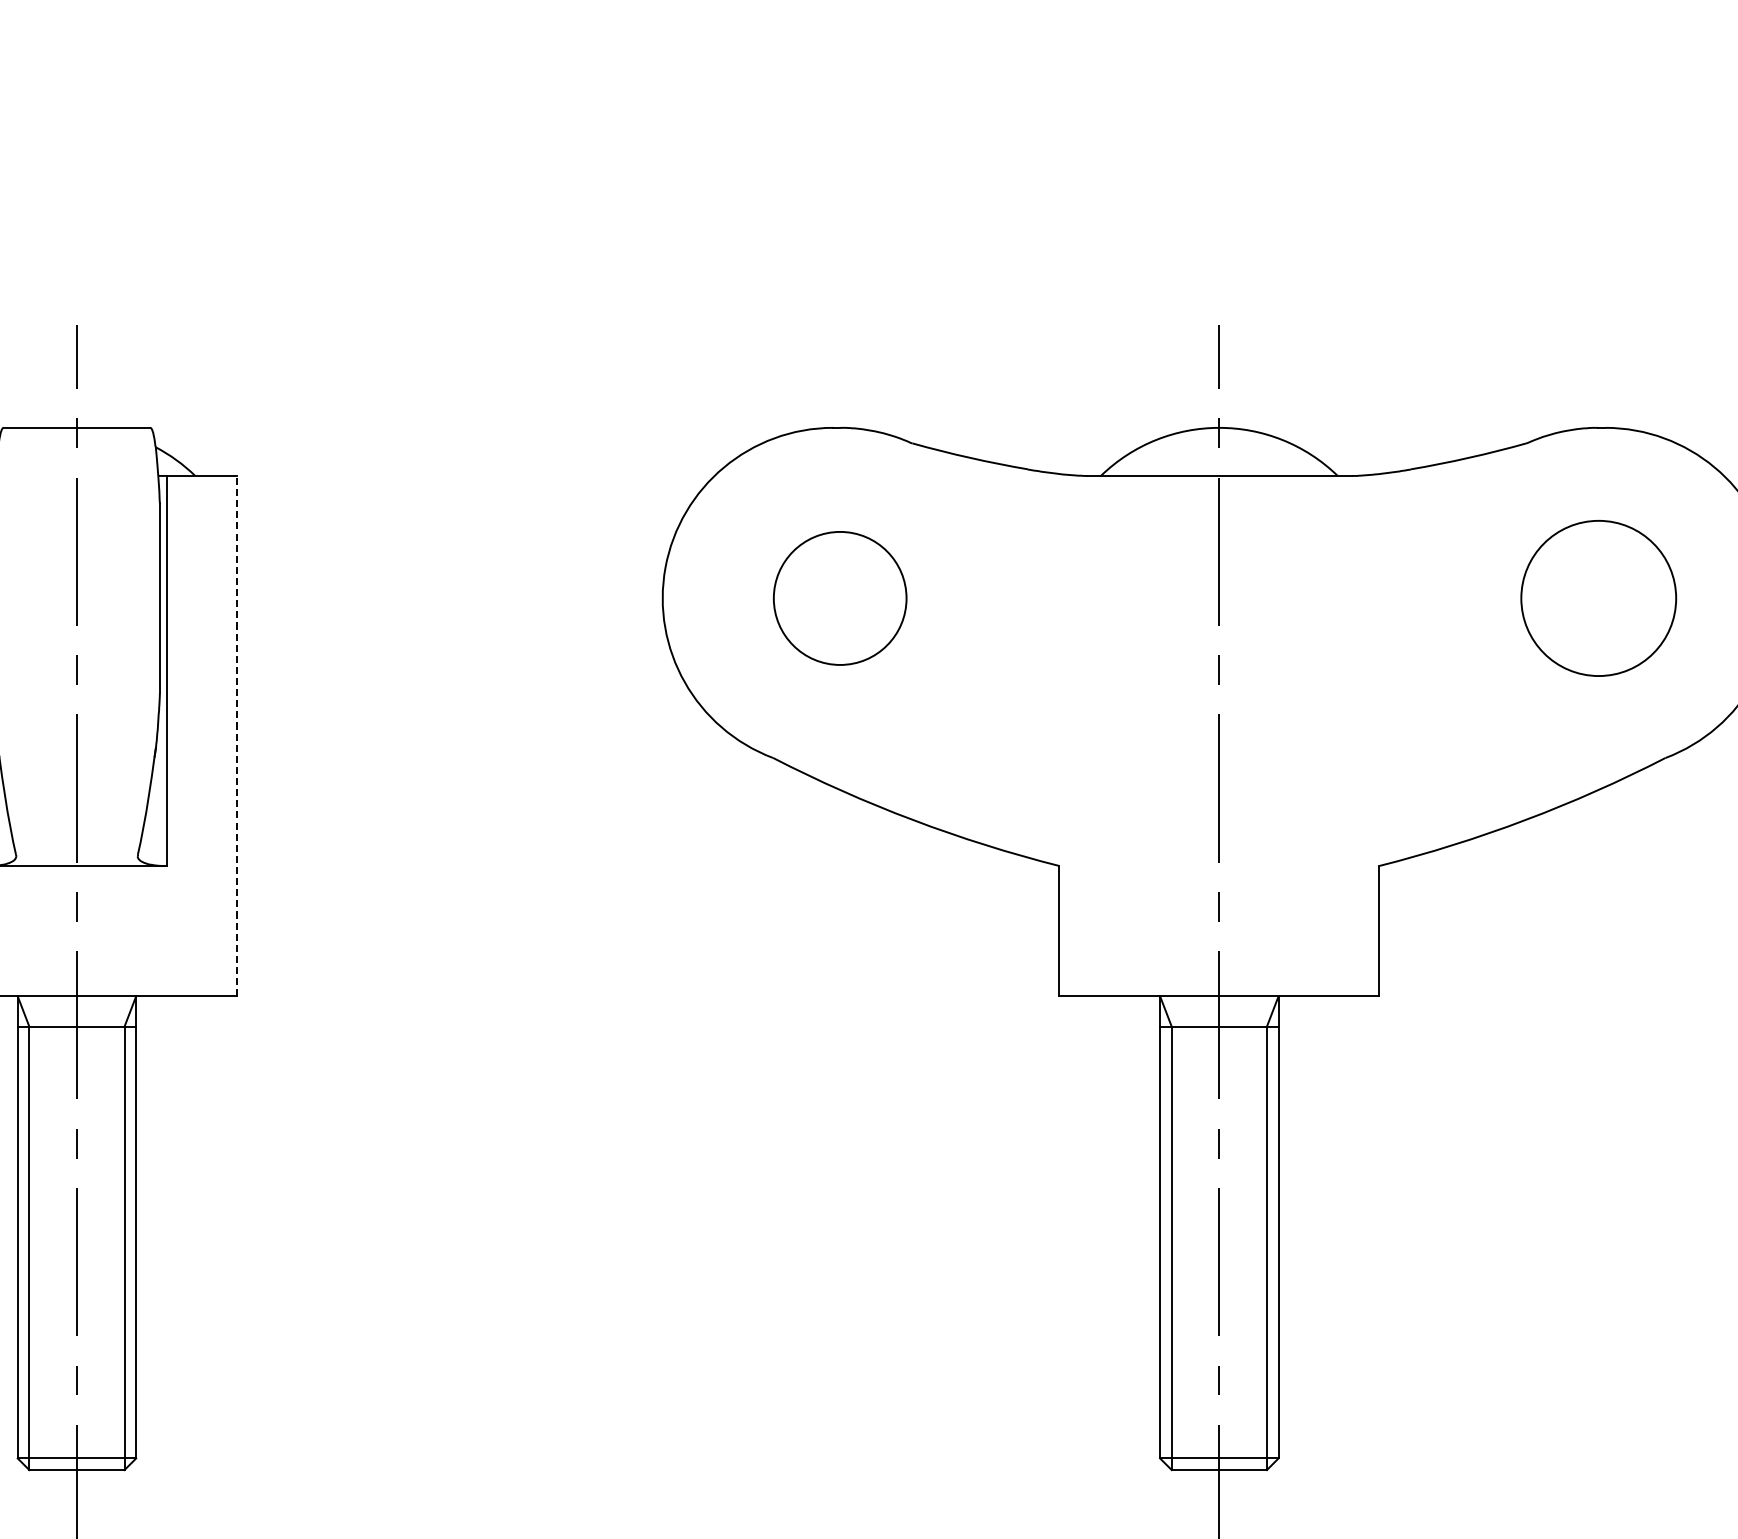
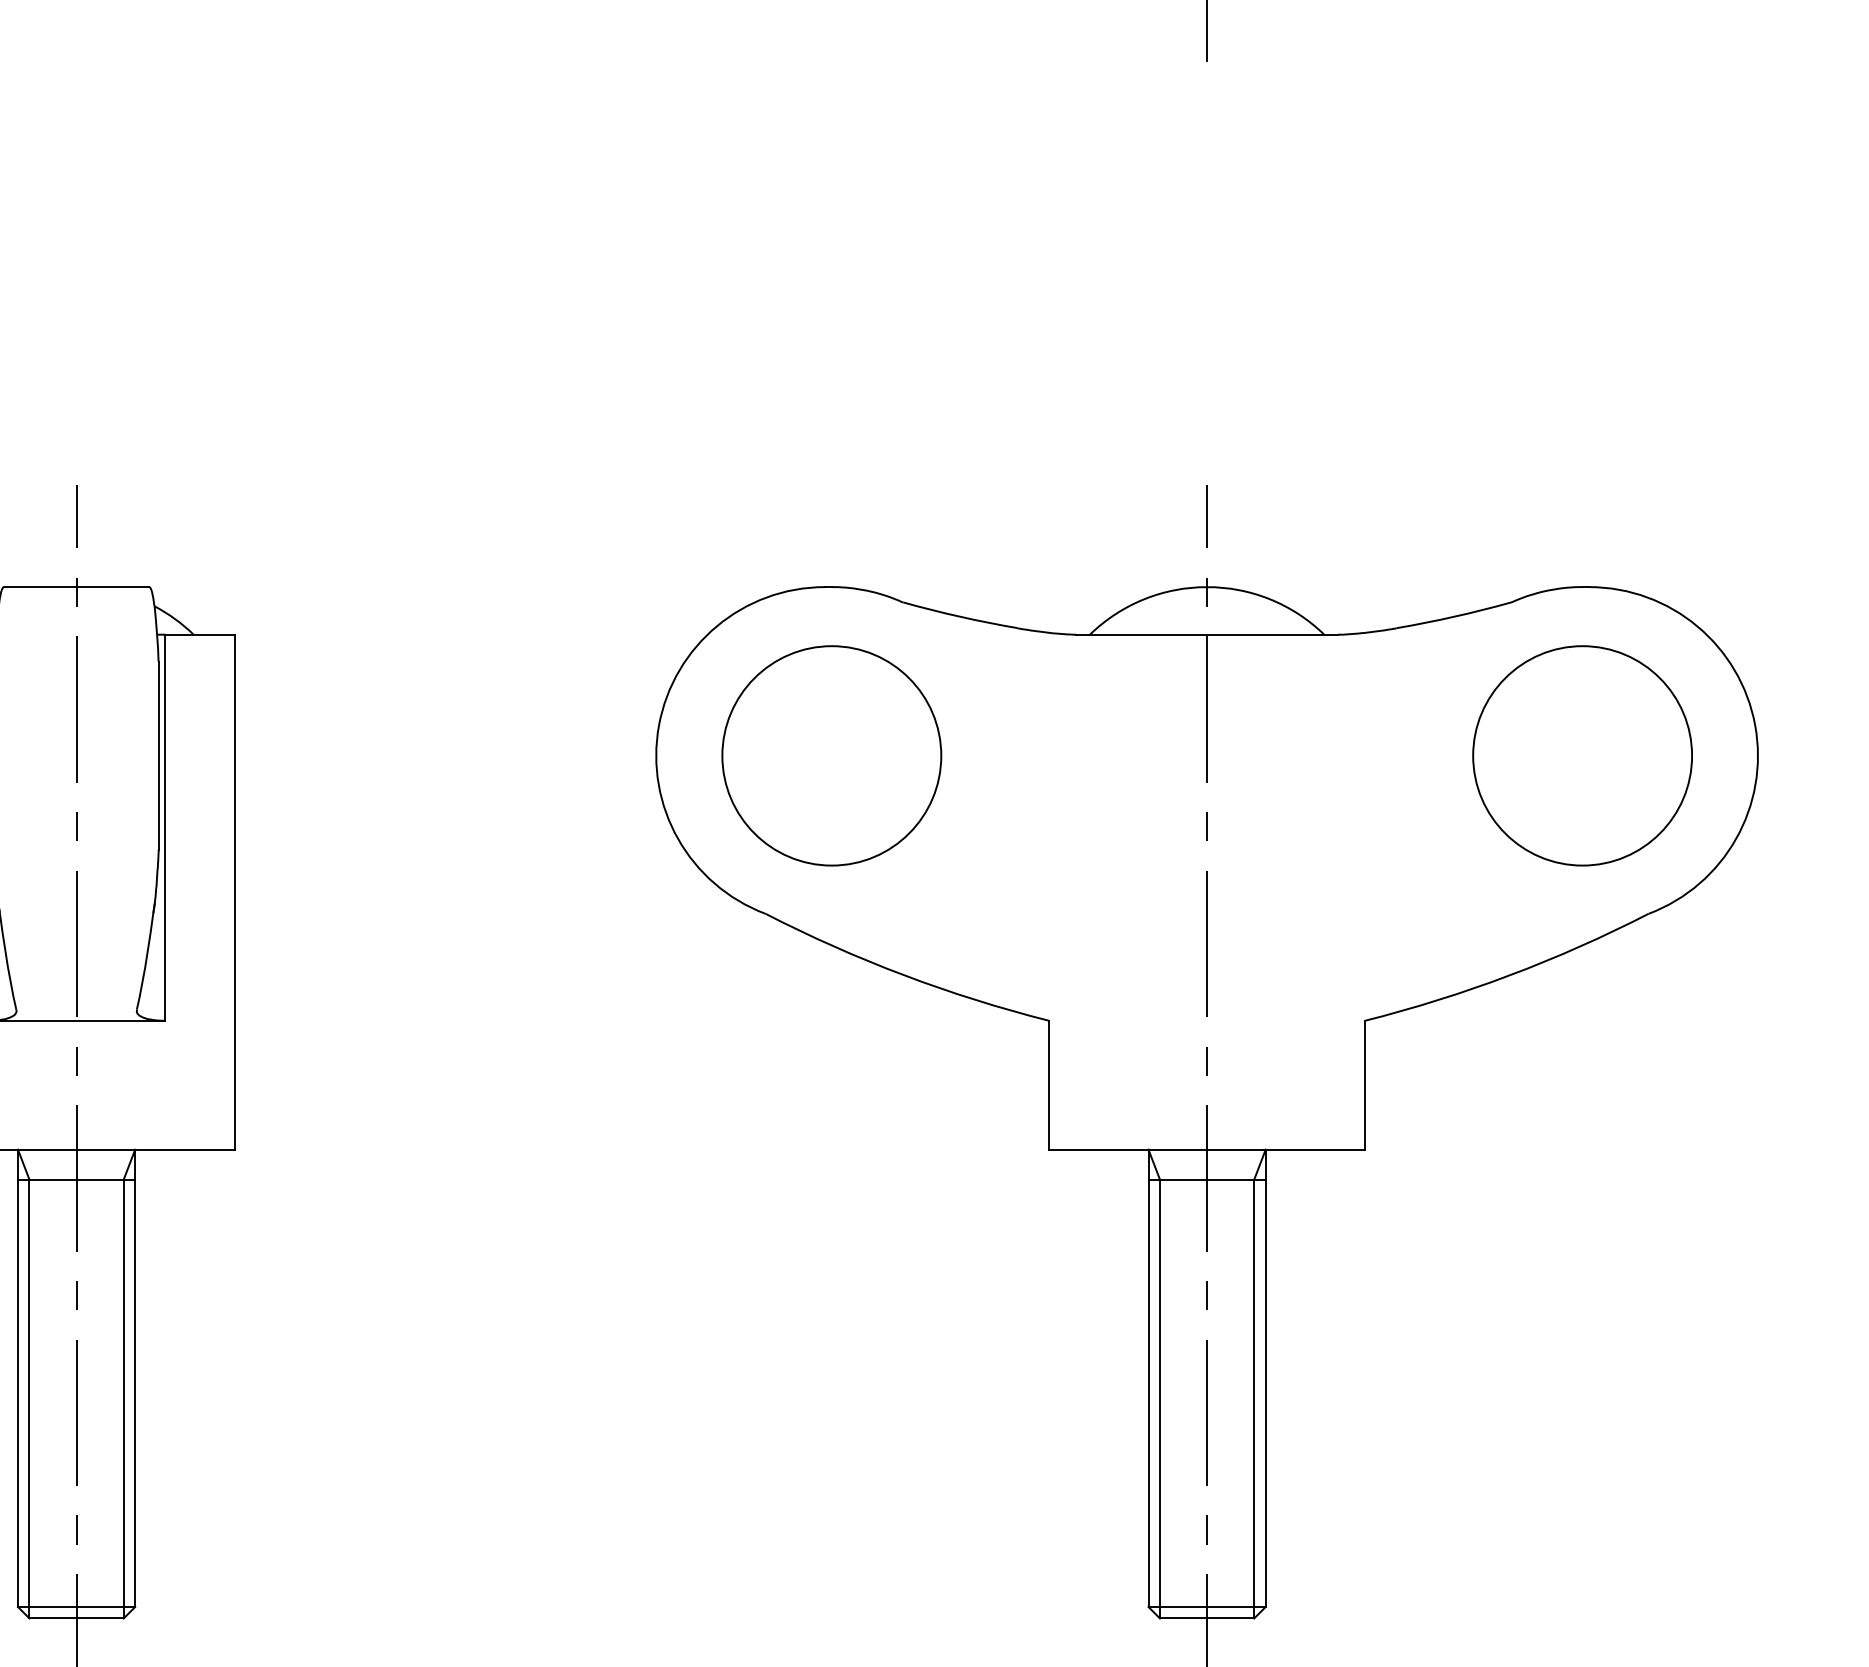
part: (839, 598) -> (831, 755), size x1.67
part: (1598, 598) -> (1582, 755), size x1.43
line: (236, 735) -> (234, 891), dashed -> solid

